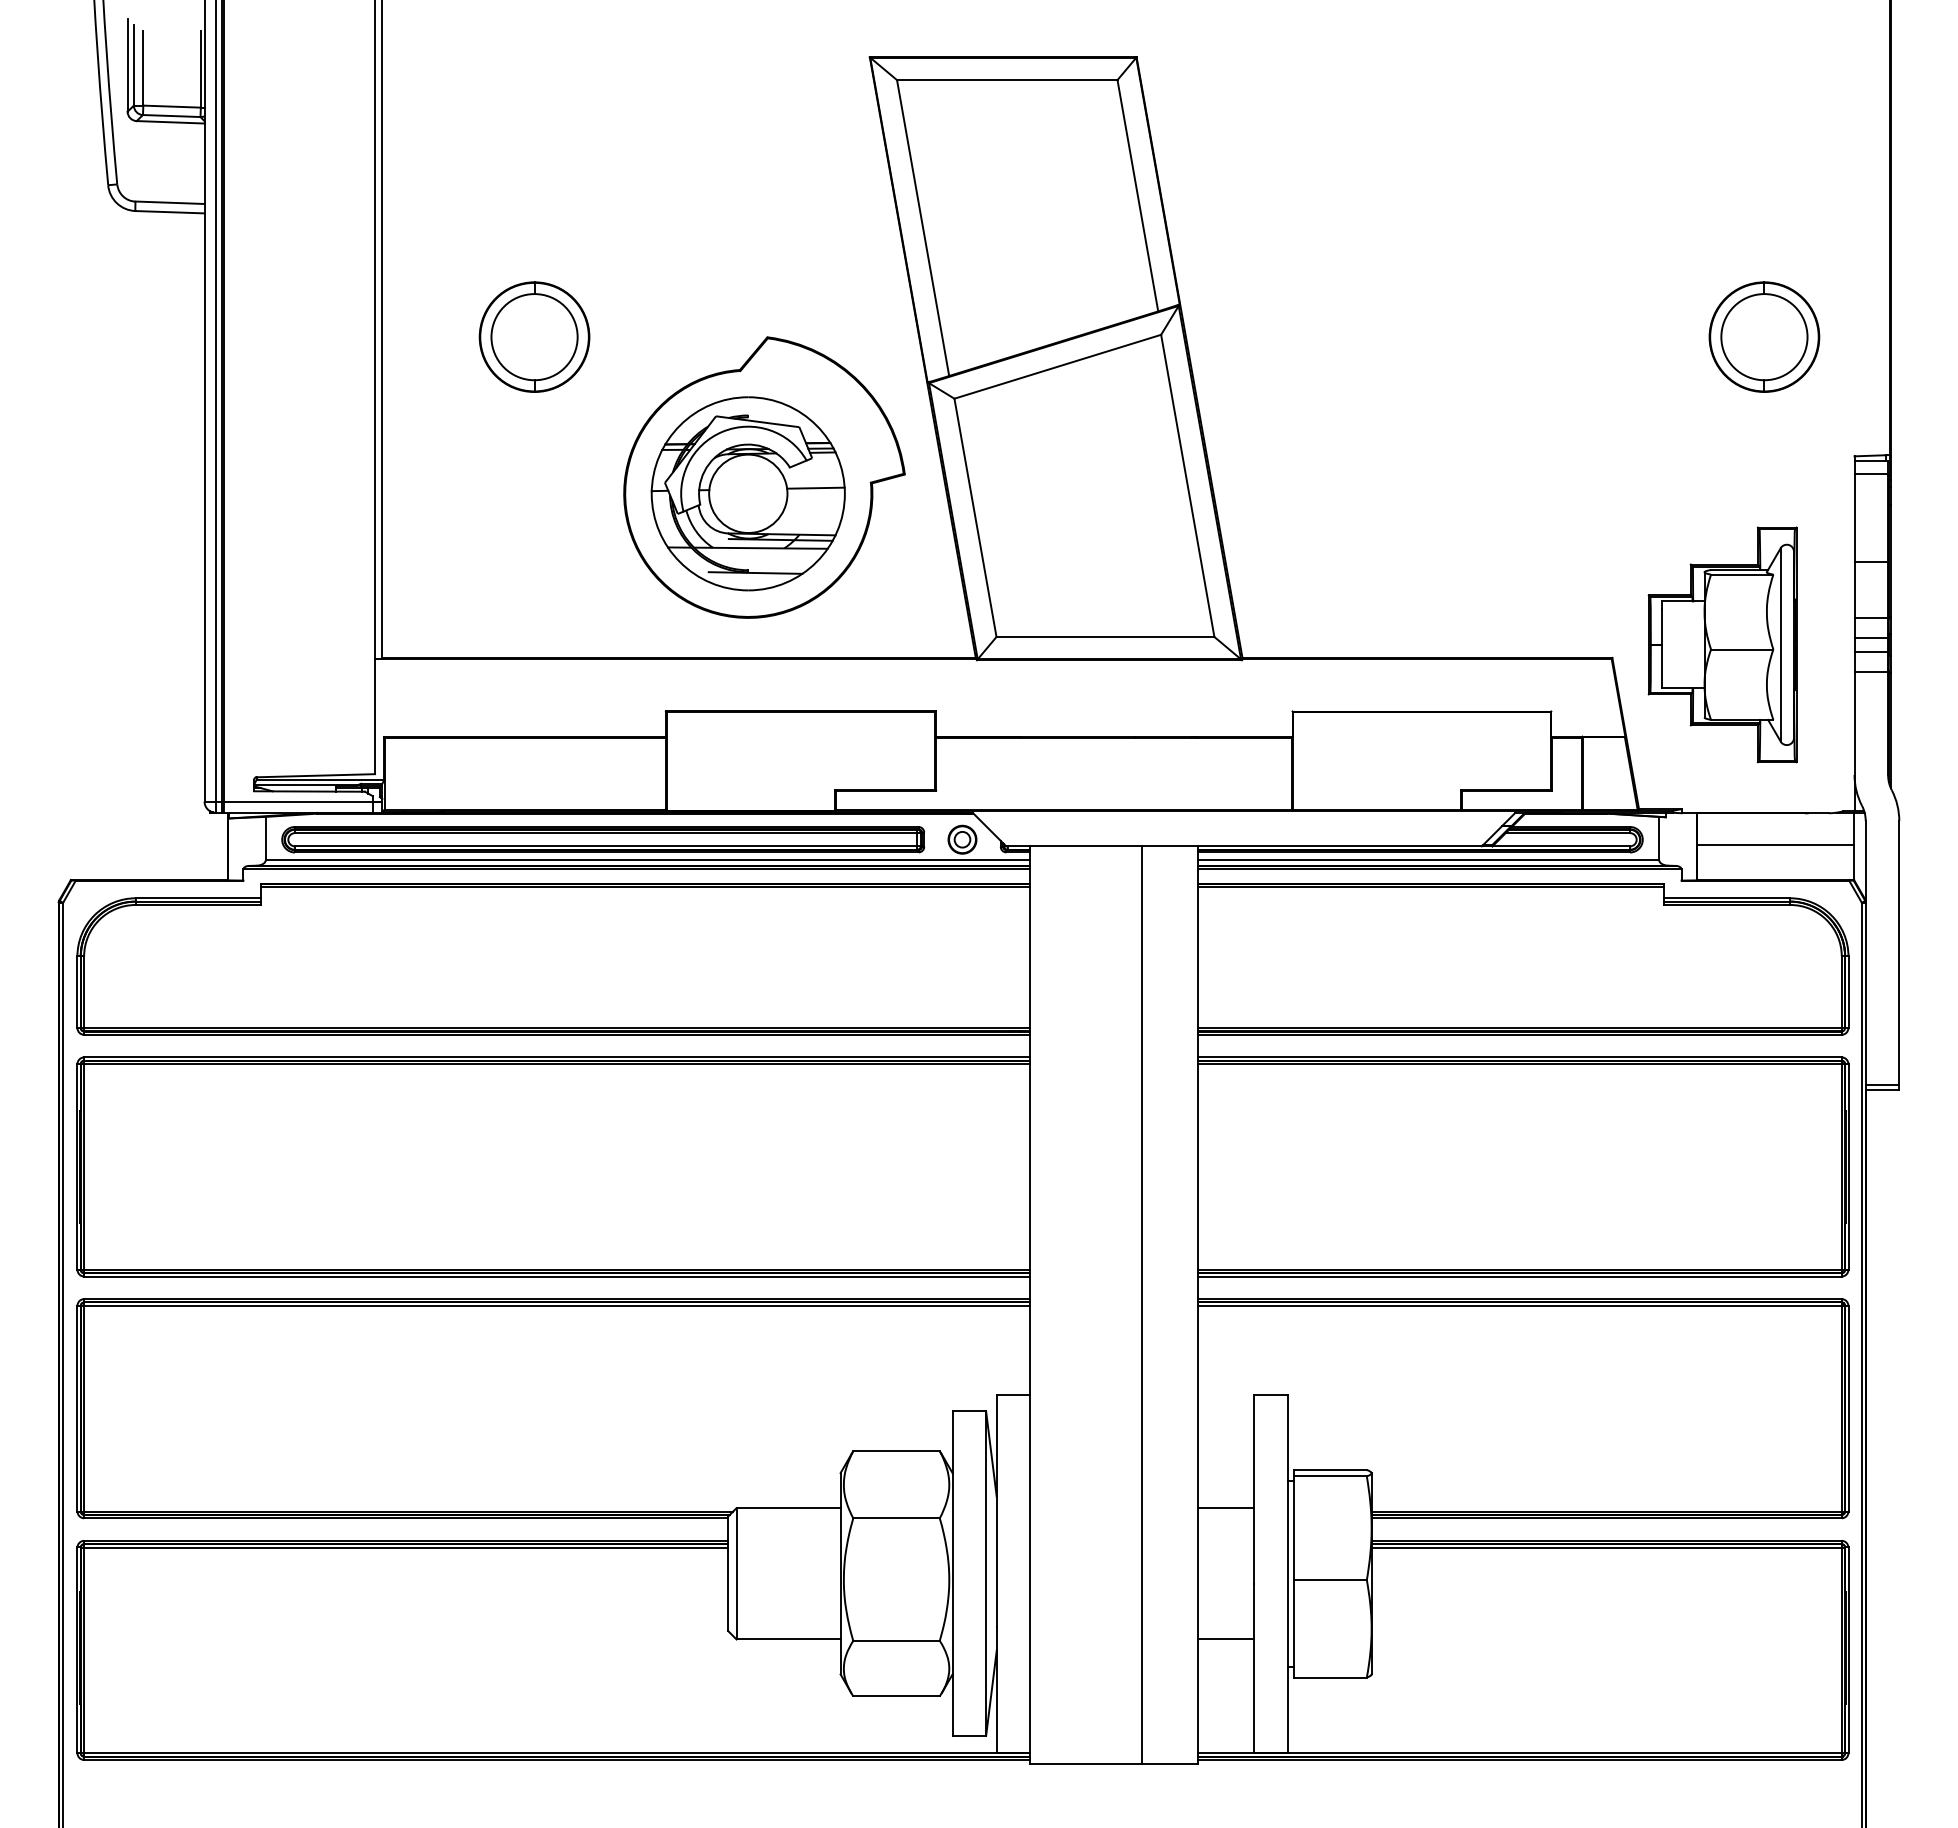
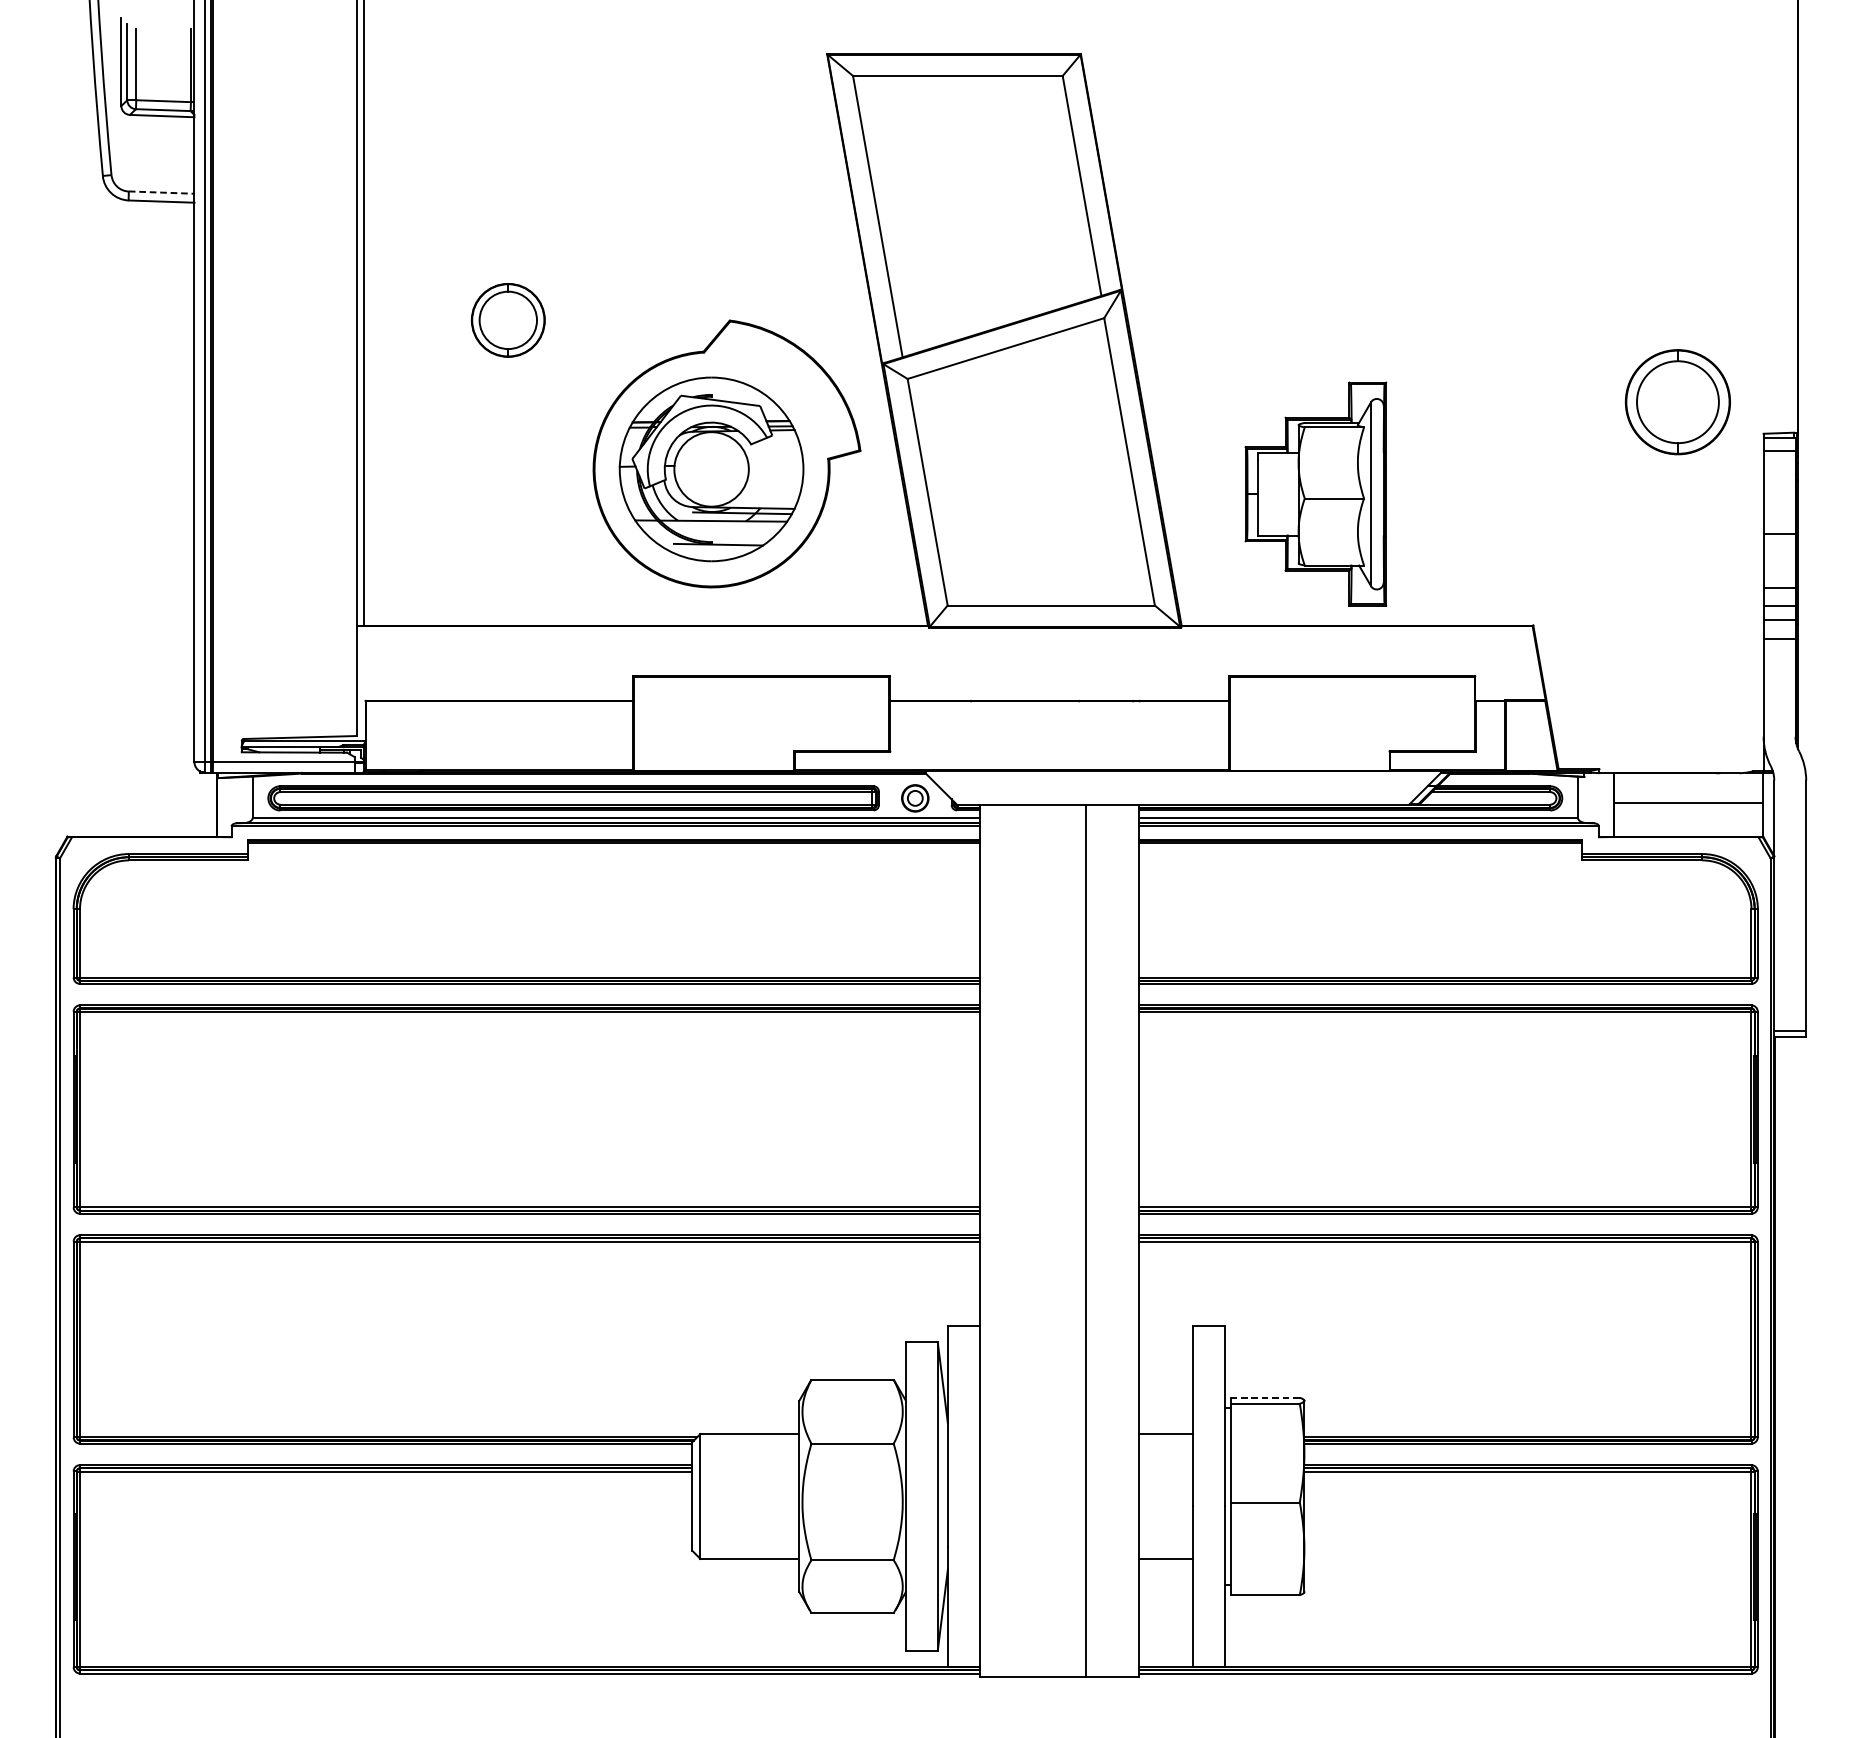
line: (170, 202) -> (162, 192), solid -> dashed
part: (534, 336) -> (508, 319), size x0.7
part: (1764, 336) -> (1678, 401), moved
line: (815, 487) -> (775, 463), removed
part: (1722, 644) -> (1315, 493), moved
line: (1330, 1470) -> (1265, 1398), solid -> dashed

